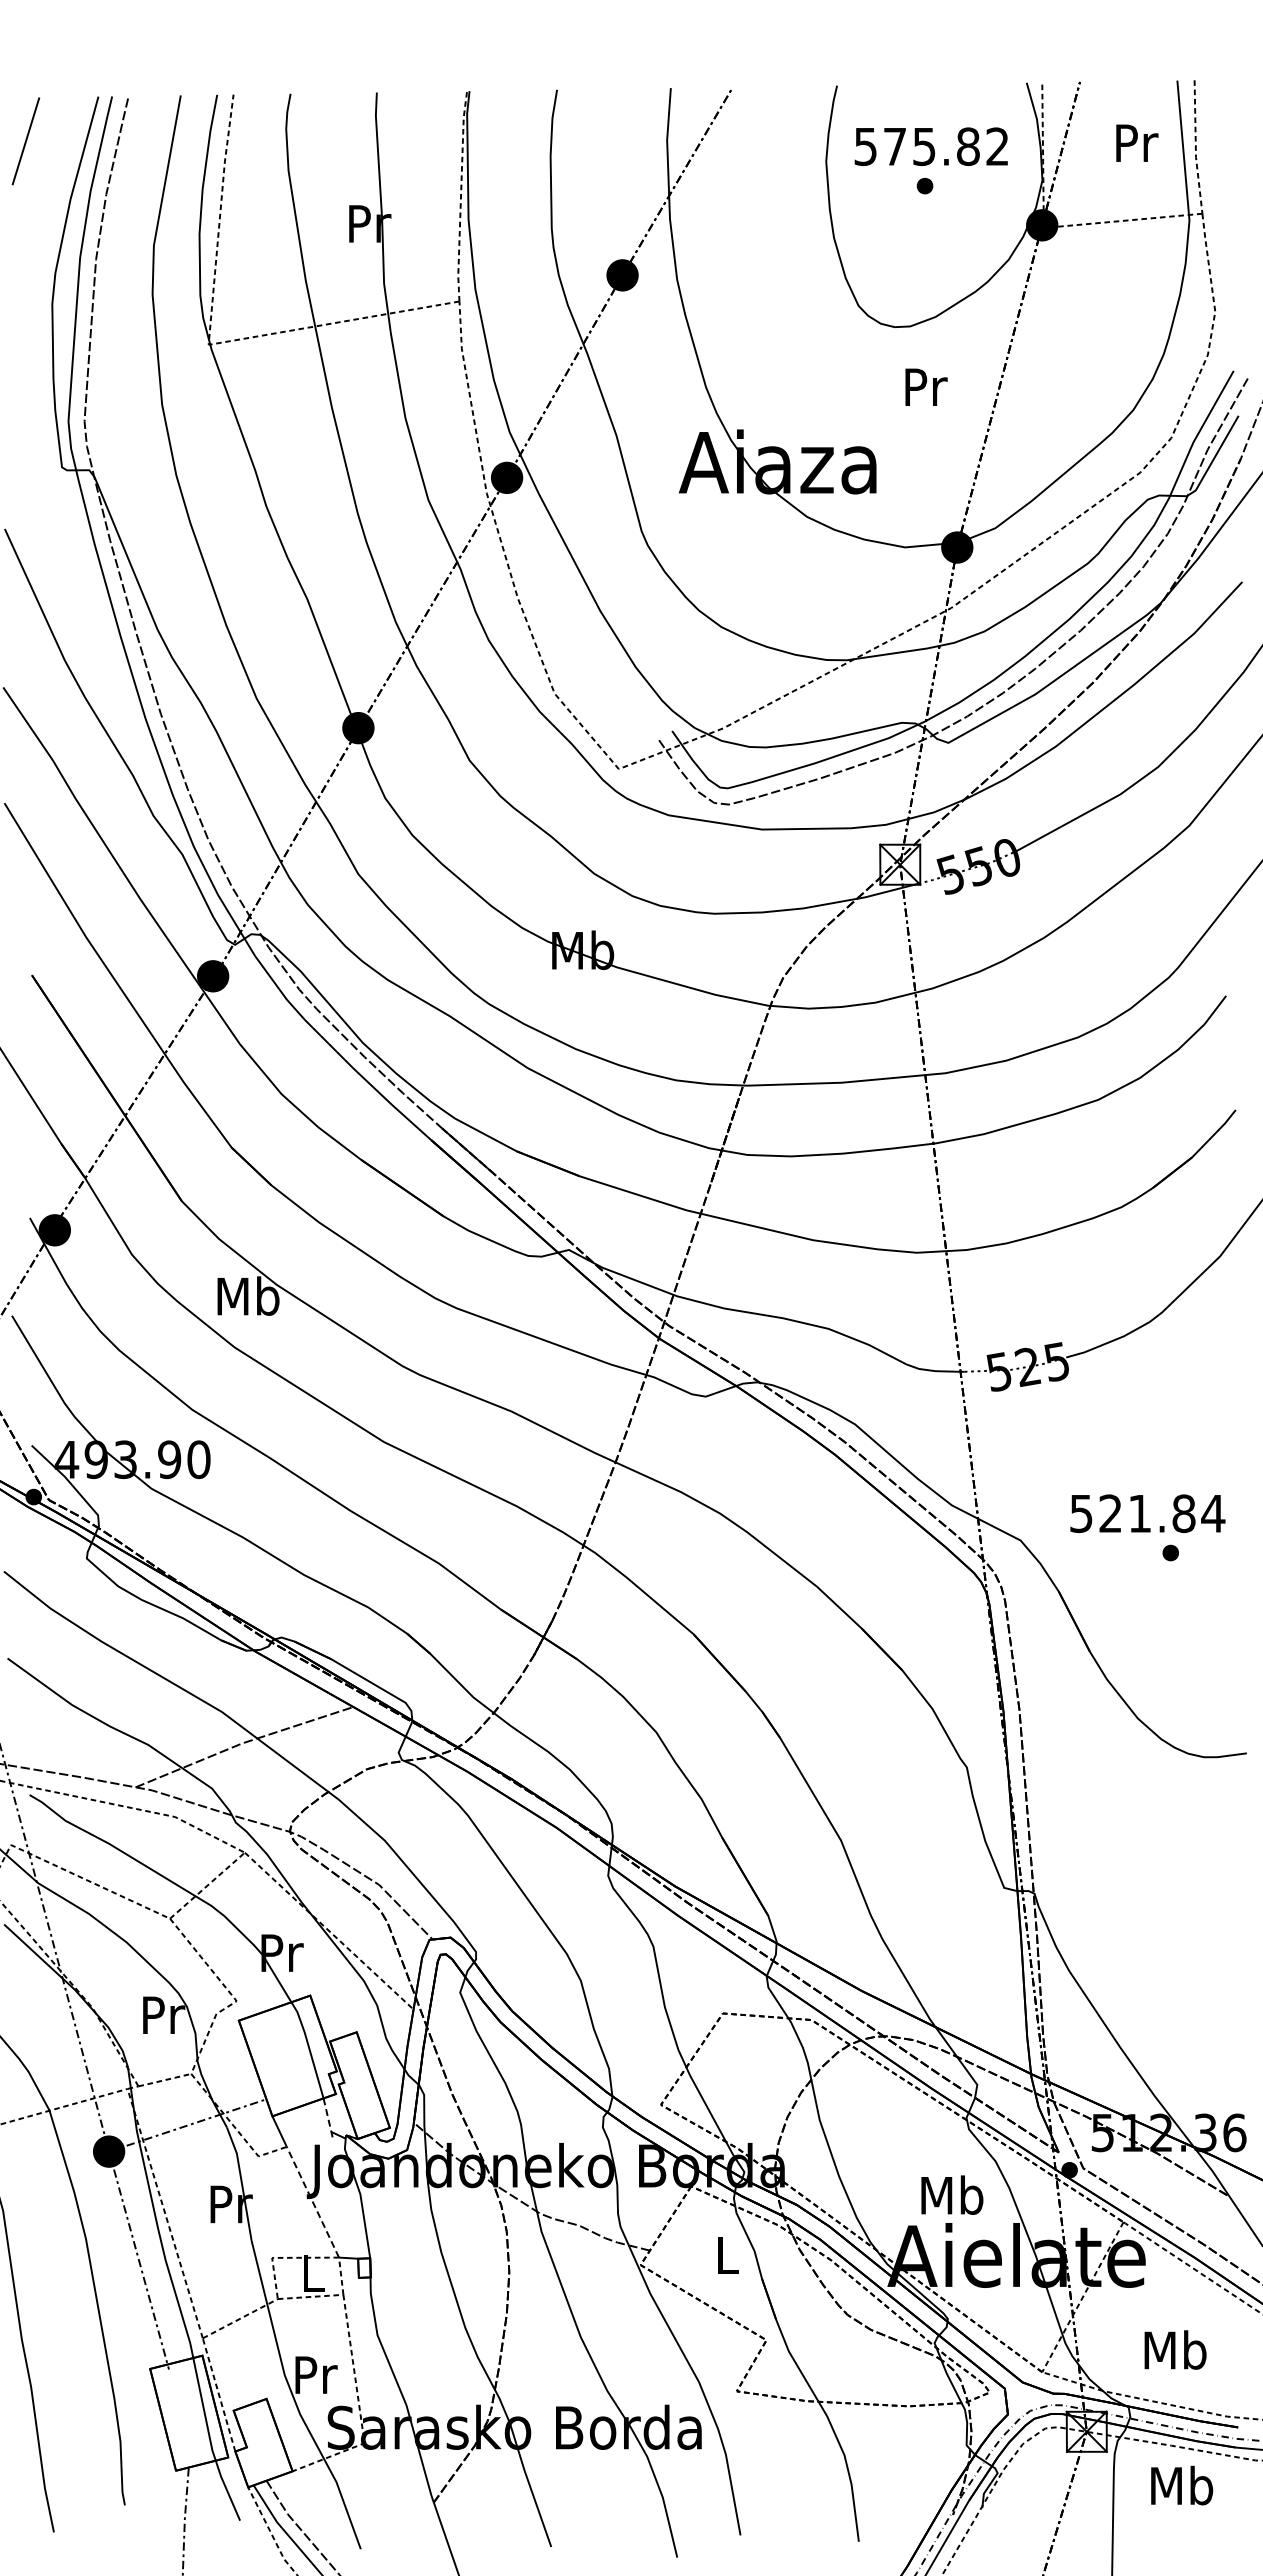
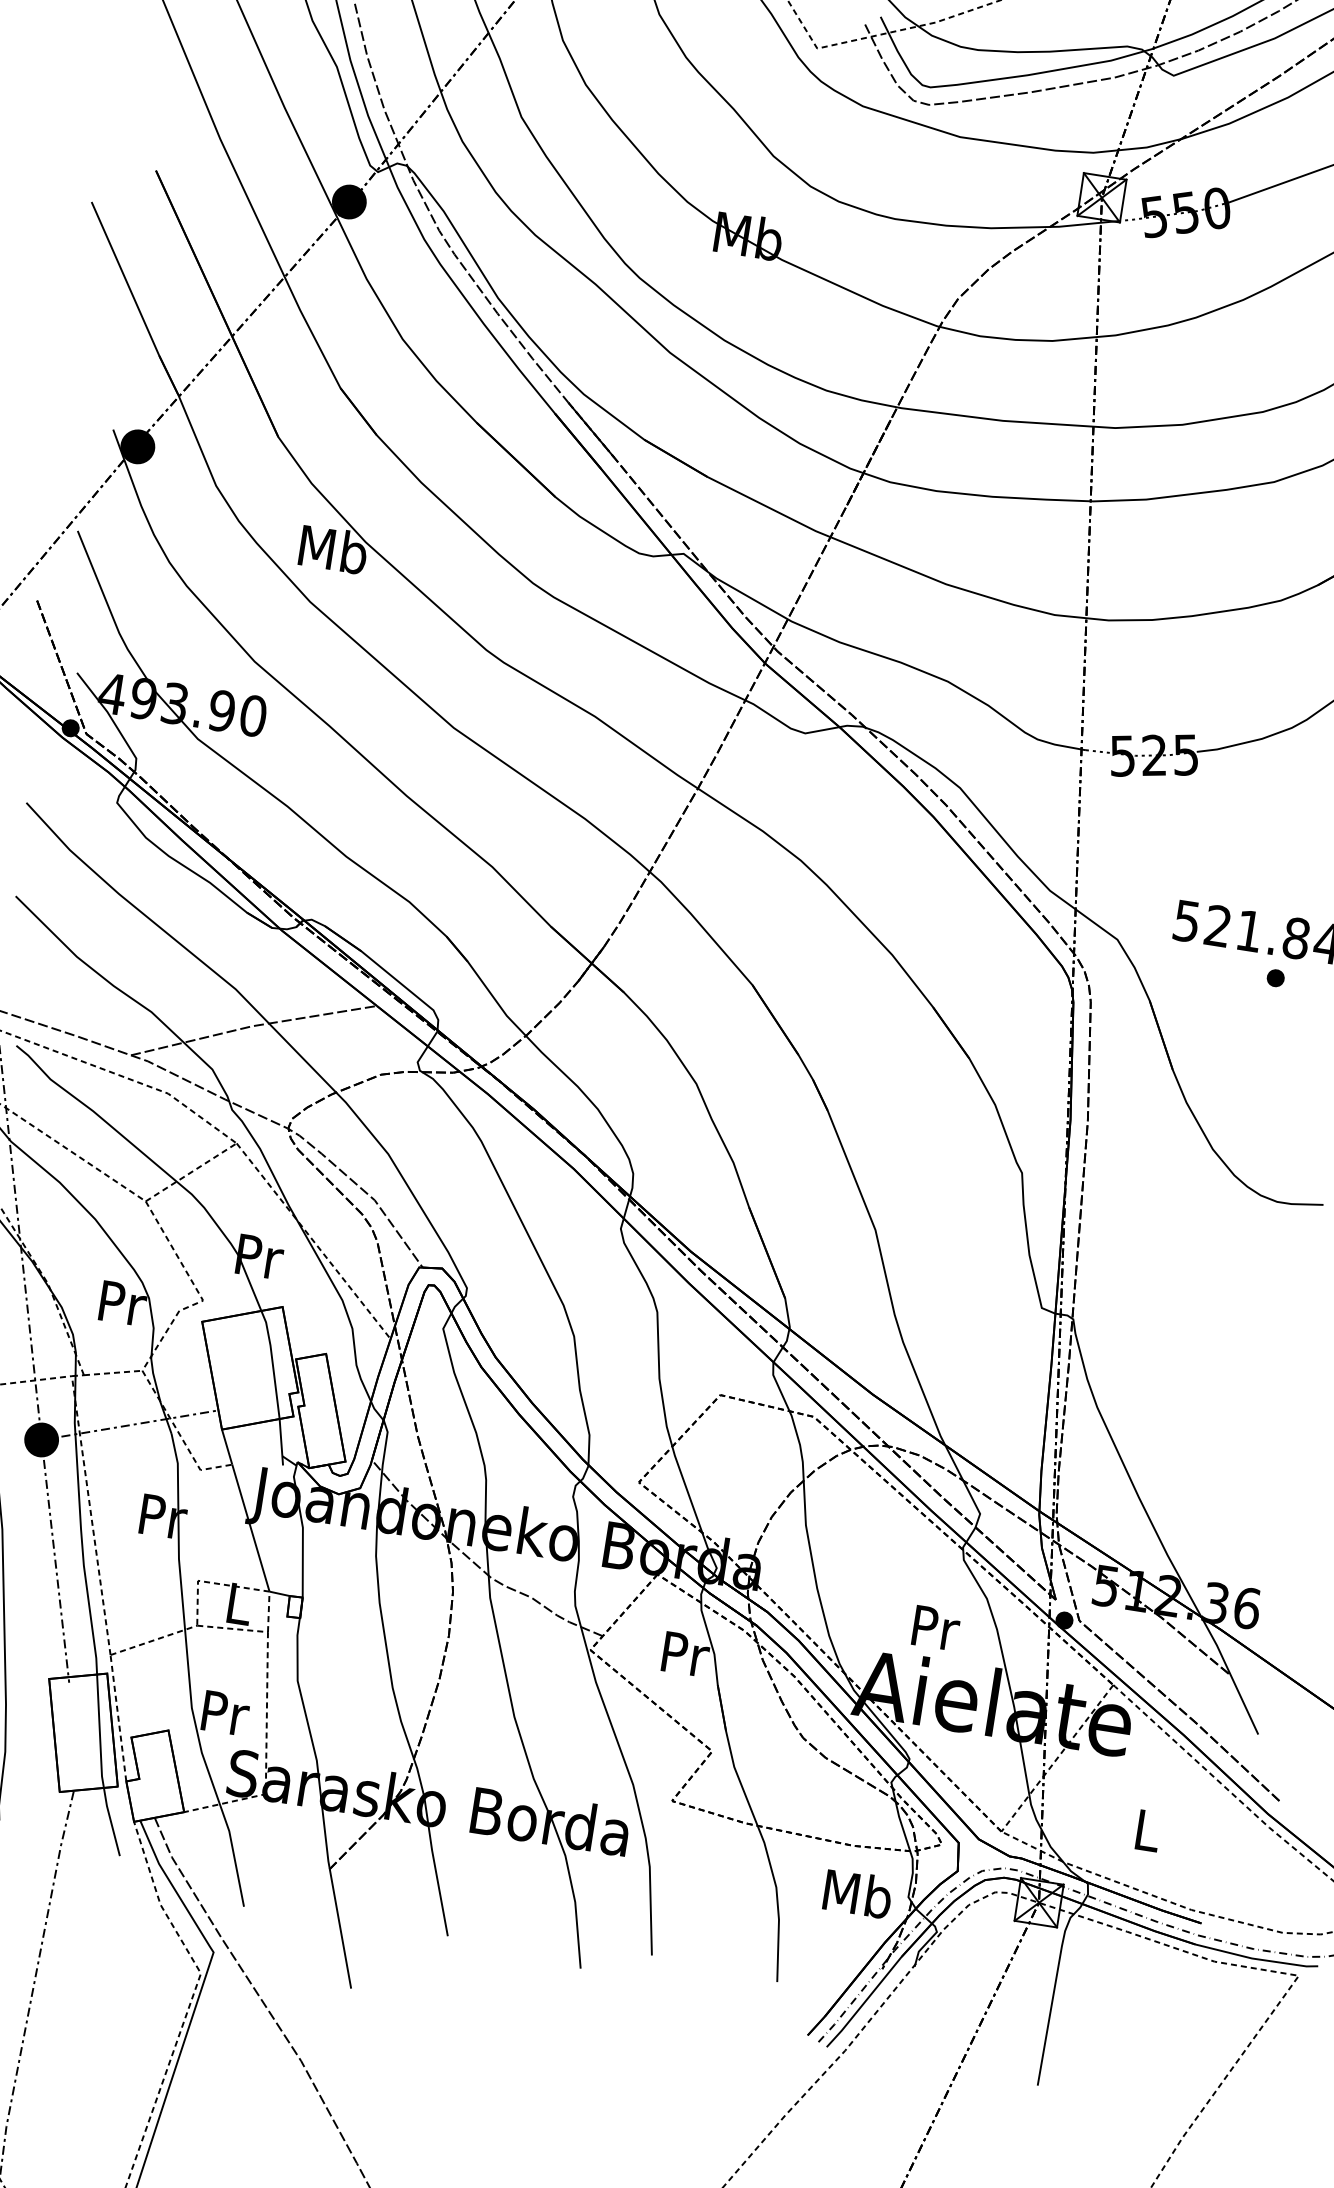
line: (328, 2118) -> (281, 1441), dashed -> solid
text: (952, 2194) -> (935, 1626), Mb -> Pr
line: (312, 2201) -> (250, 1527), dashed -> solid
text: (728, 2255) -> (685, 1654), L -> Pr
text: (1175, 2349) -> (1147, 1829), Mb -> L
text: (1182, 2485) -> (858, 1893), moved

